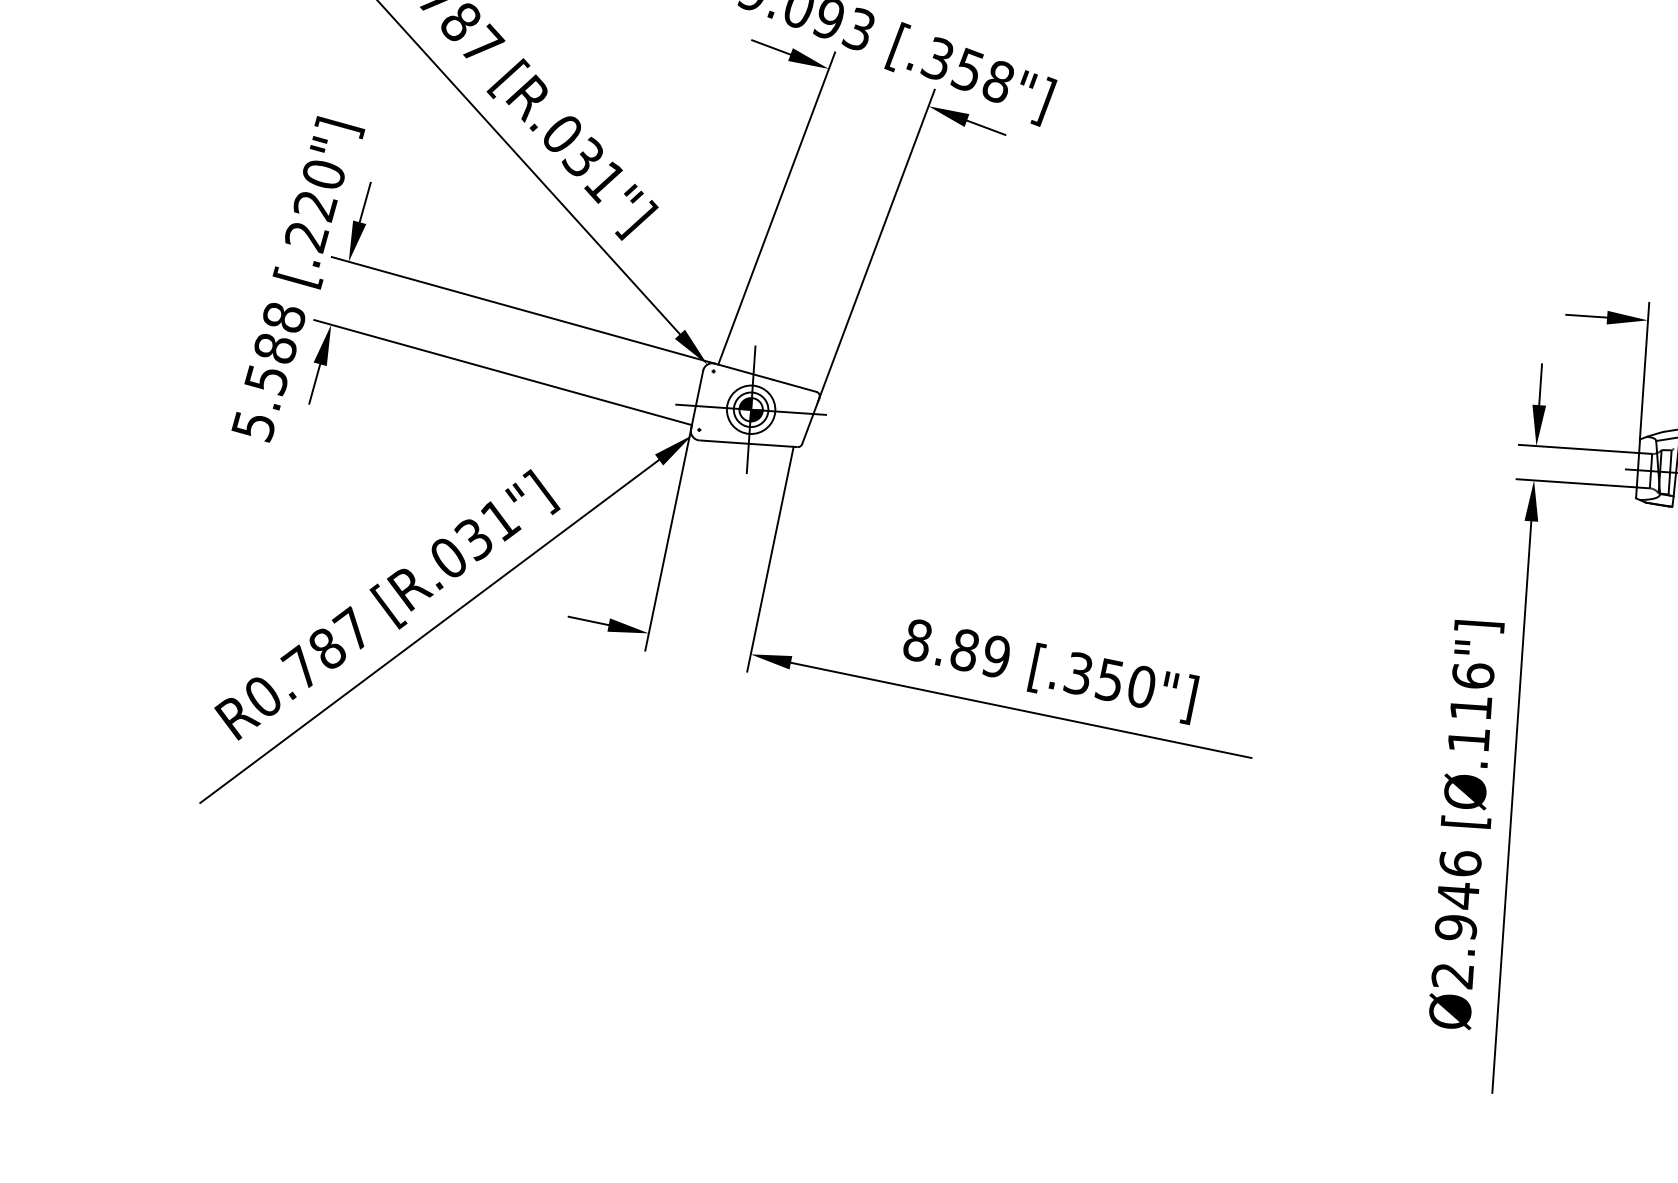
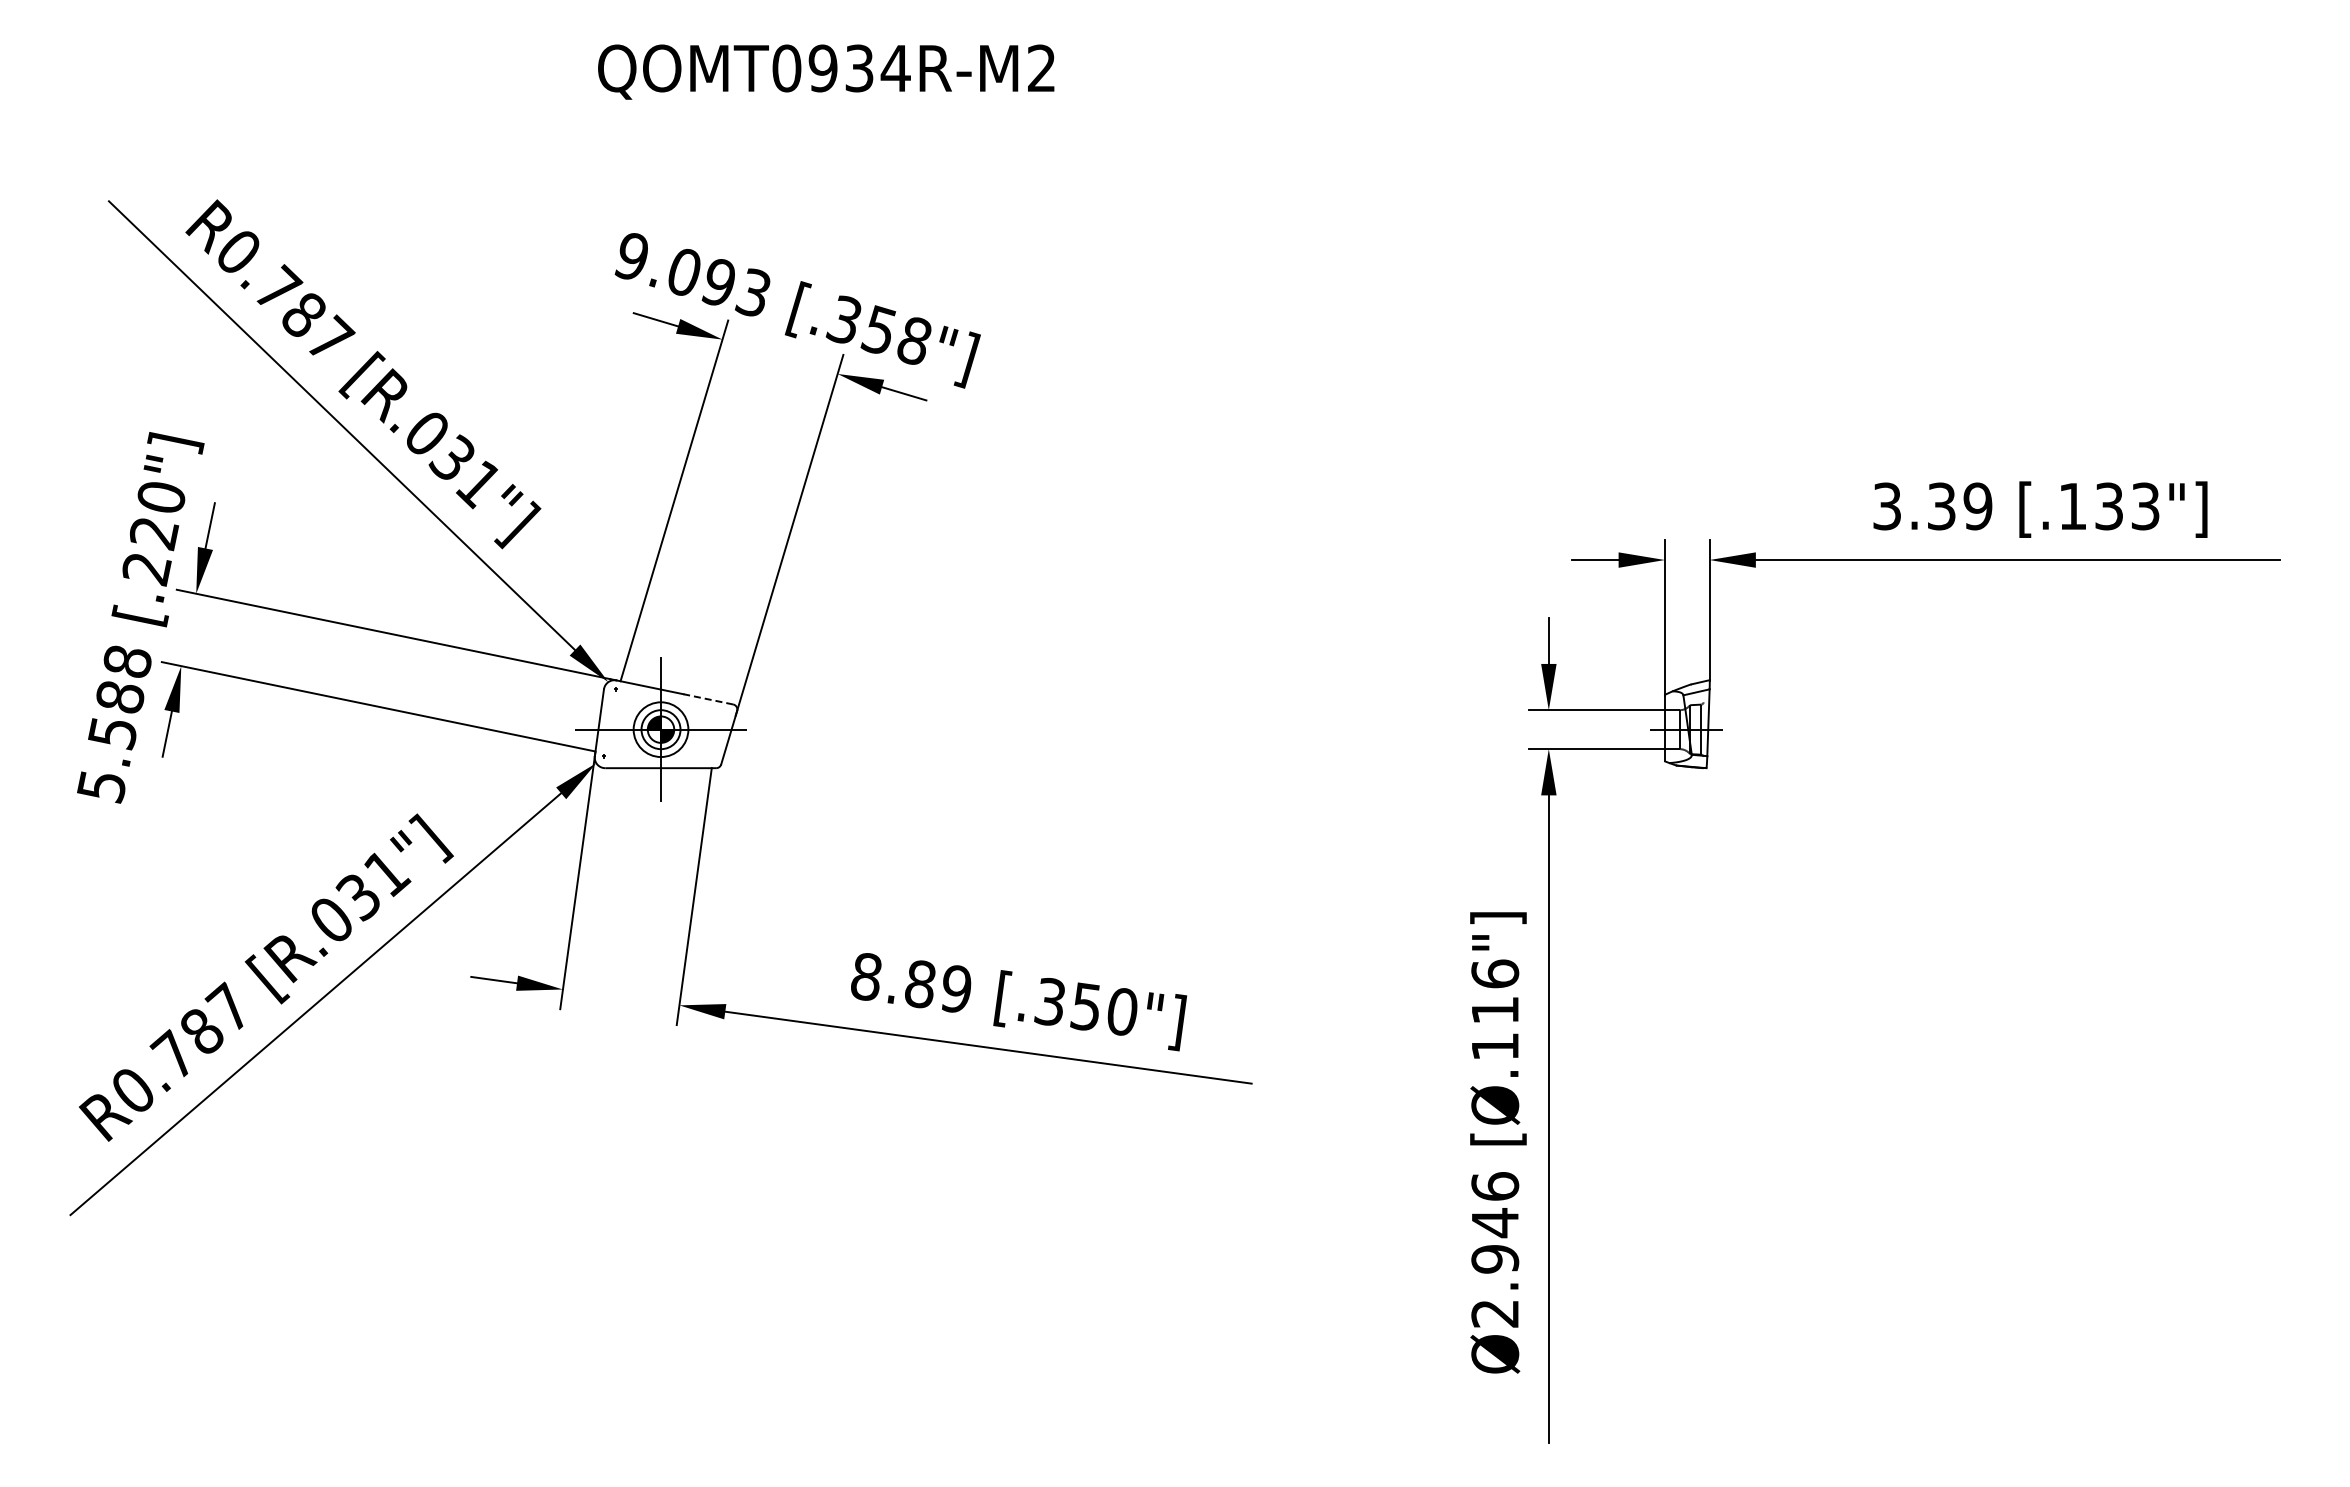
line: (793, 385) -> (707, 699), solid -> dashed

